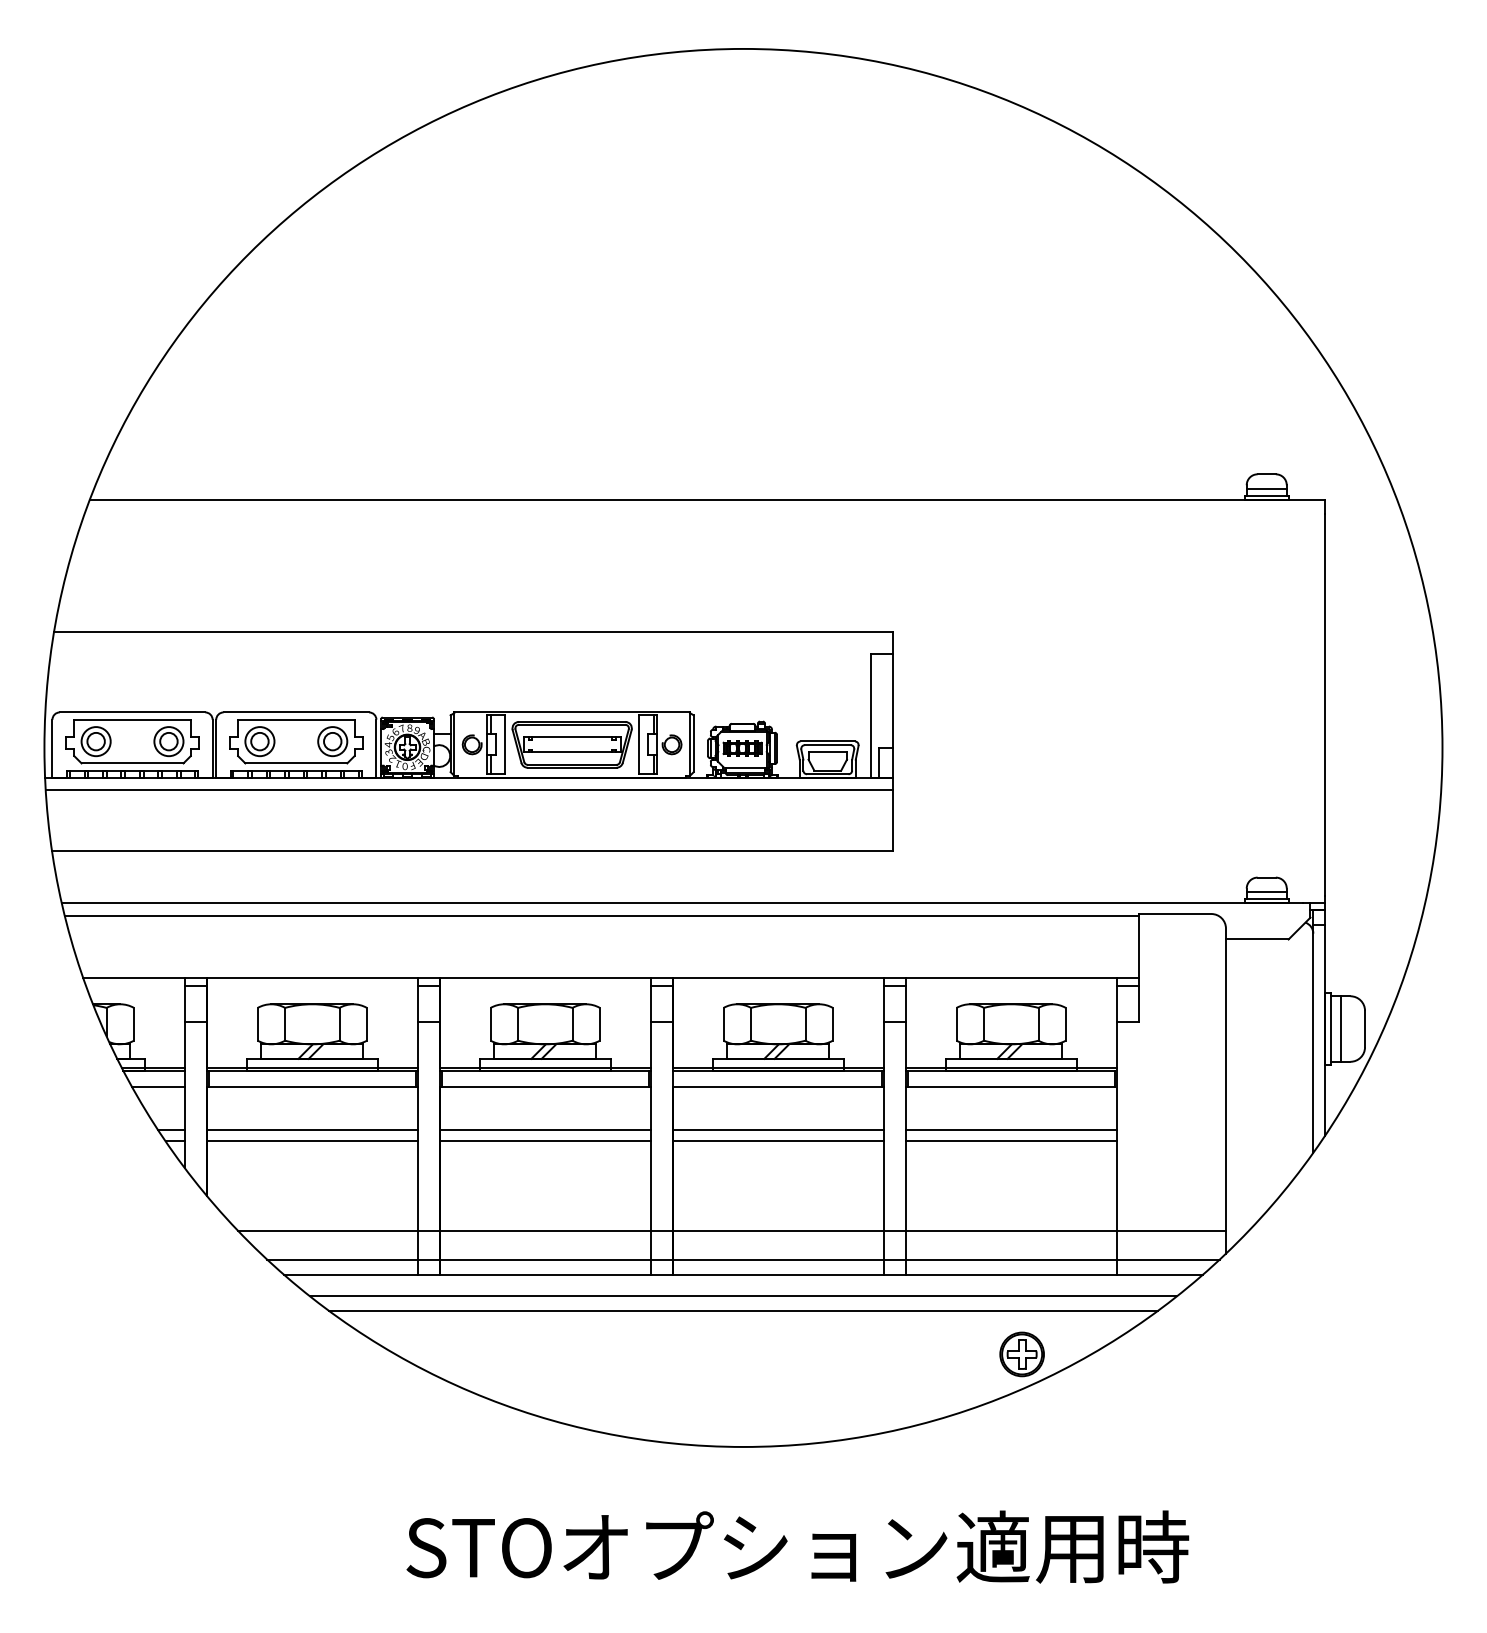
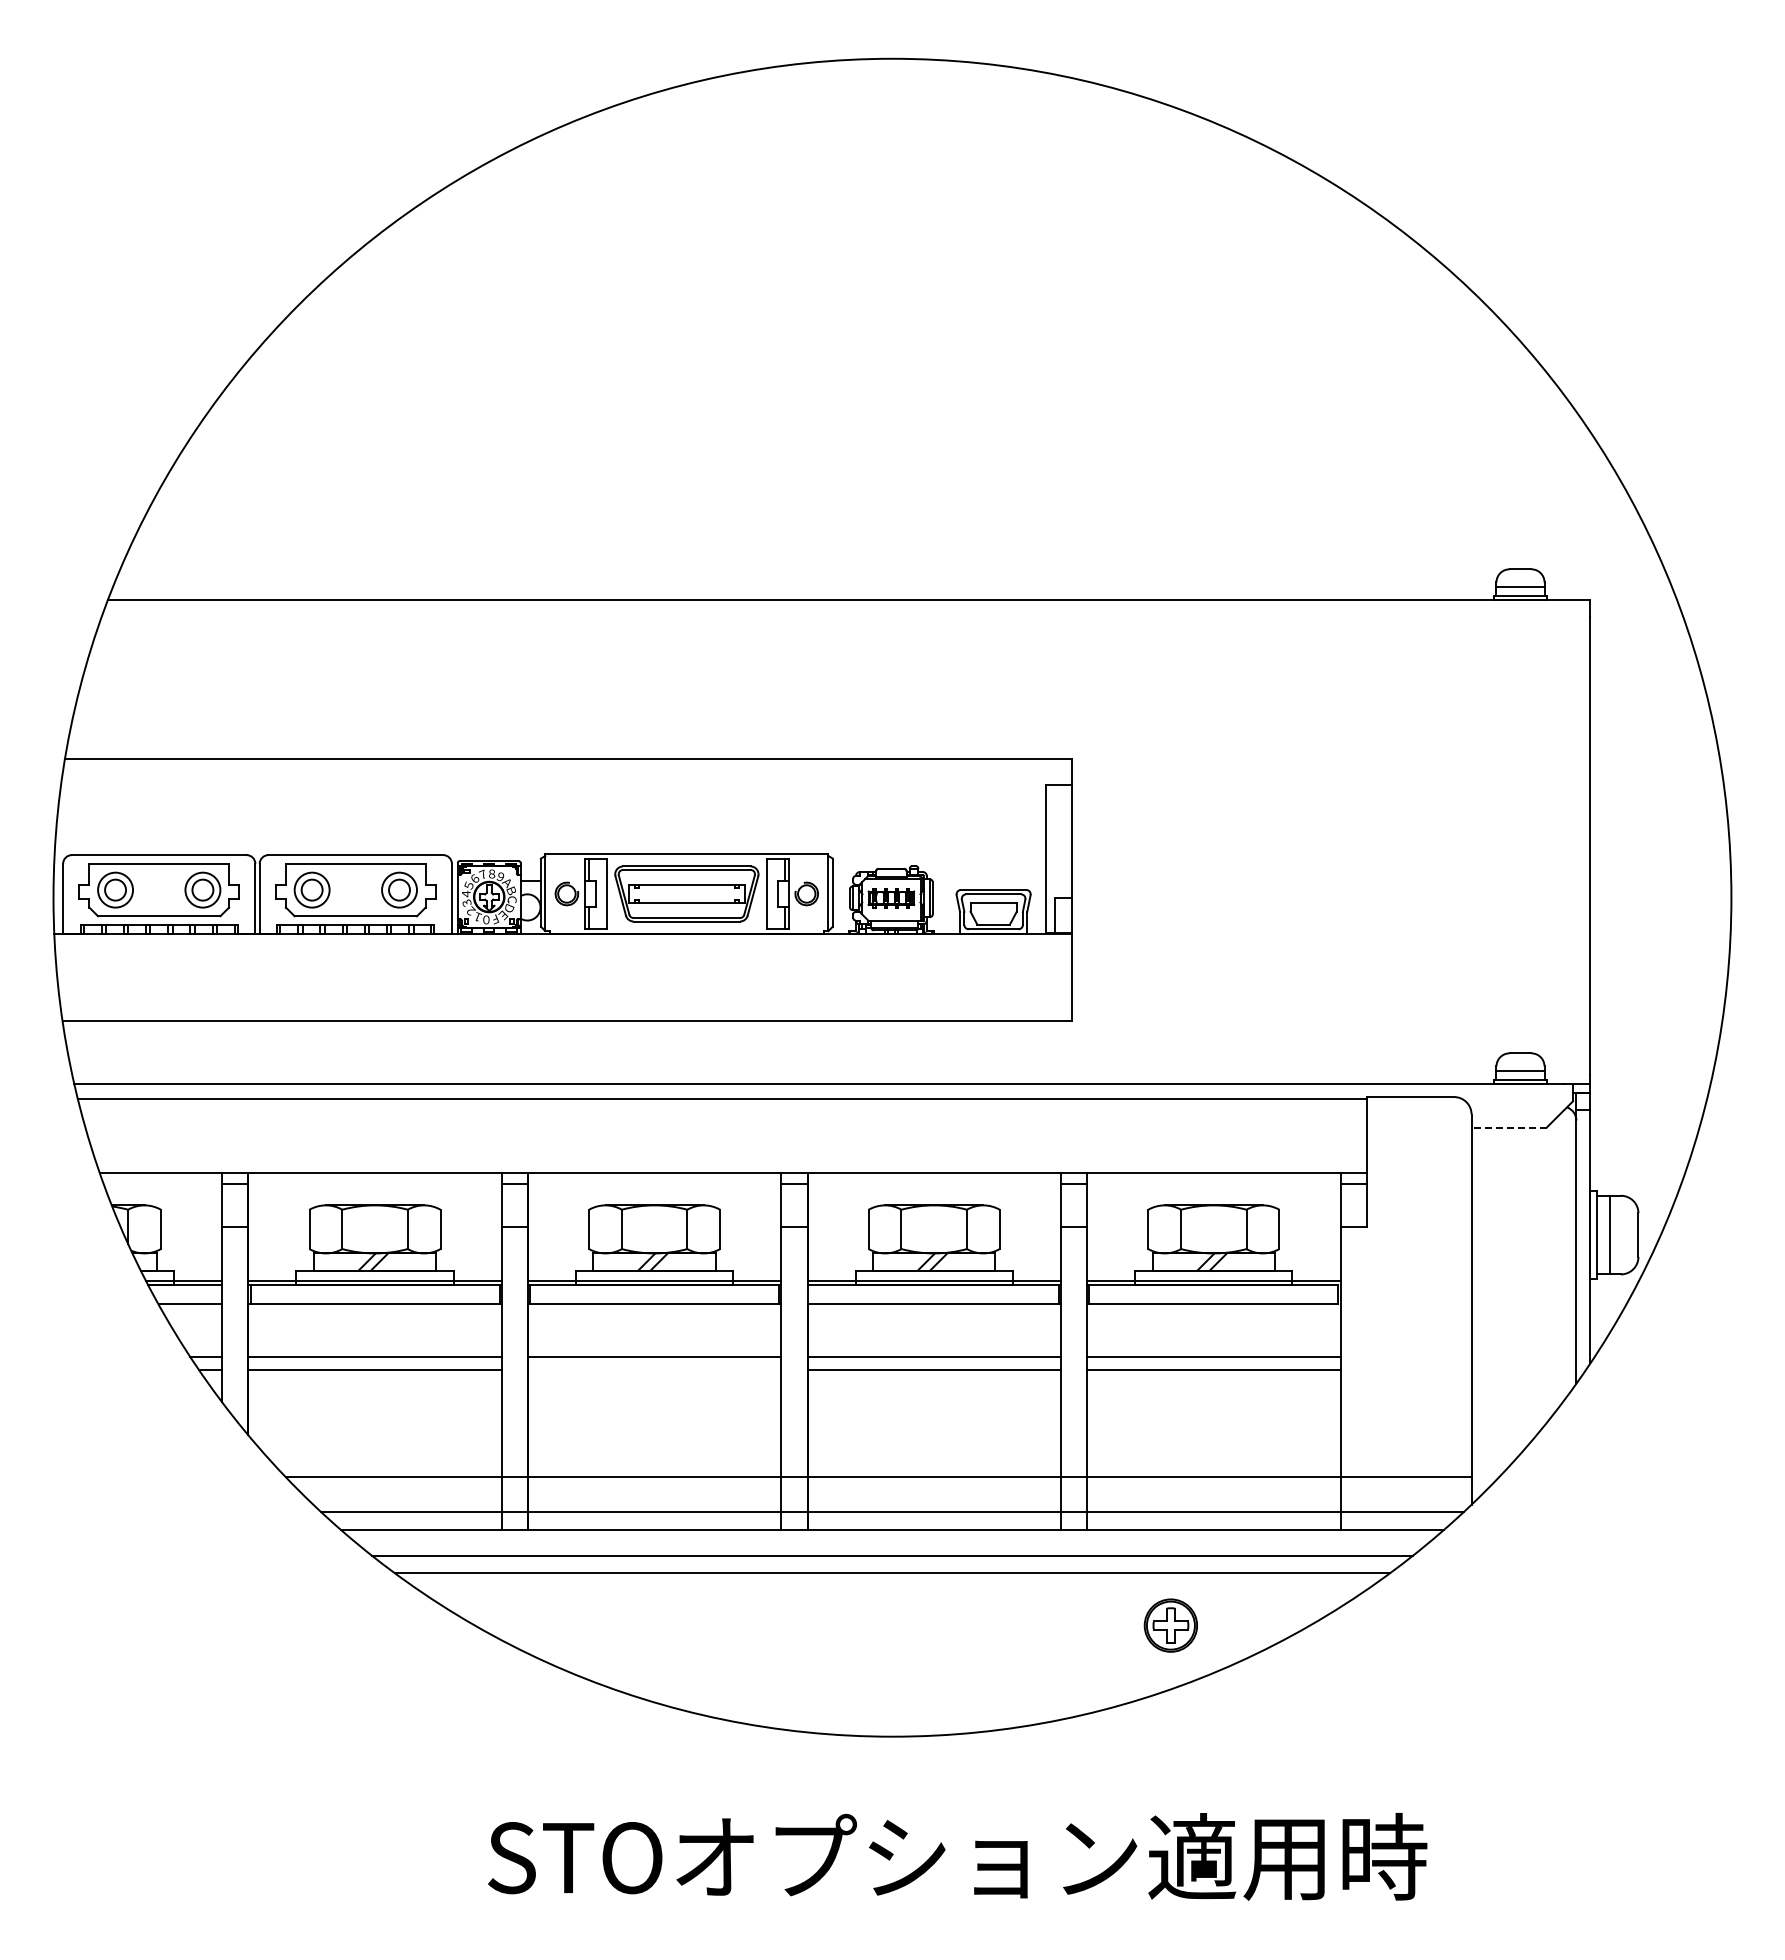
line: (469, 789) -> (563, 947), removed
line: (1257, 939) -> (1509, 1127), solid -> dashed
line: (545, 1141) -> (654, 1369), removed
part: (1021, 1354) -> (1170, 1625), moved

